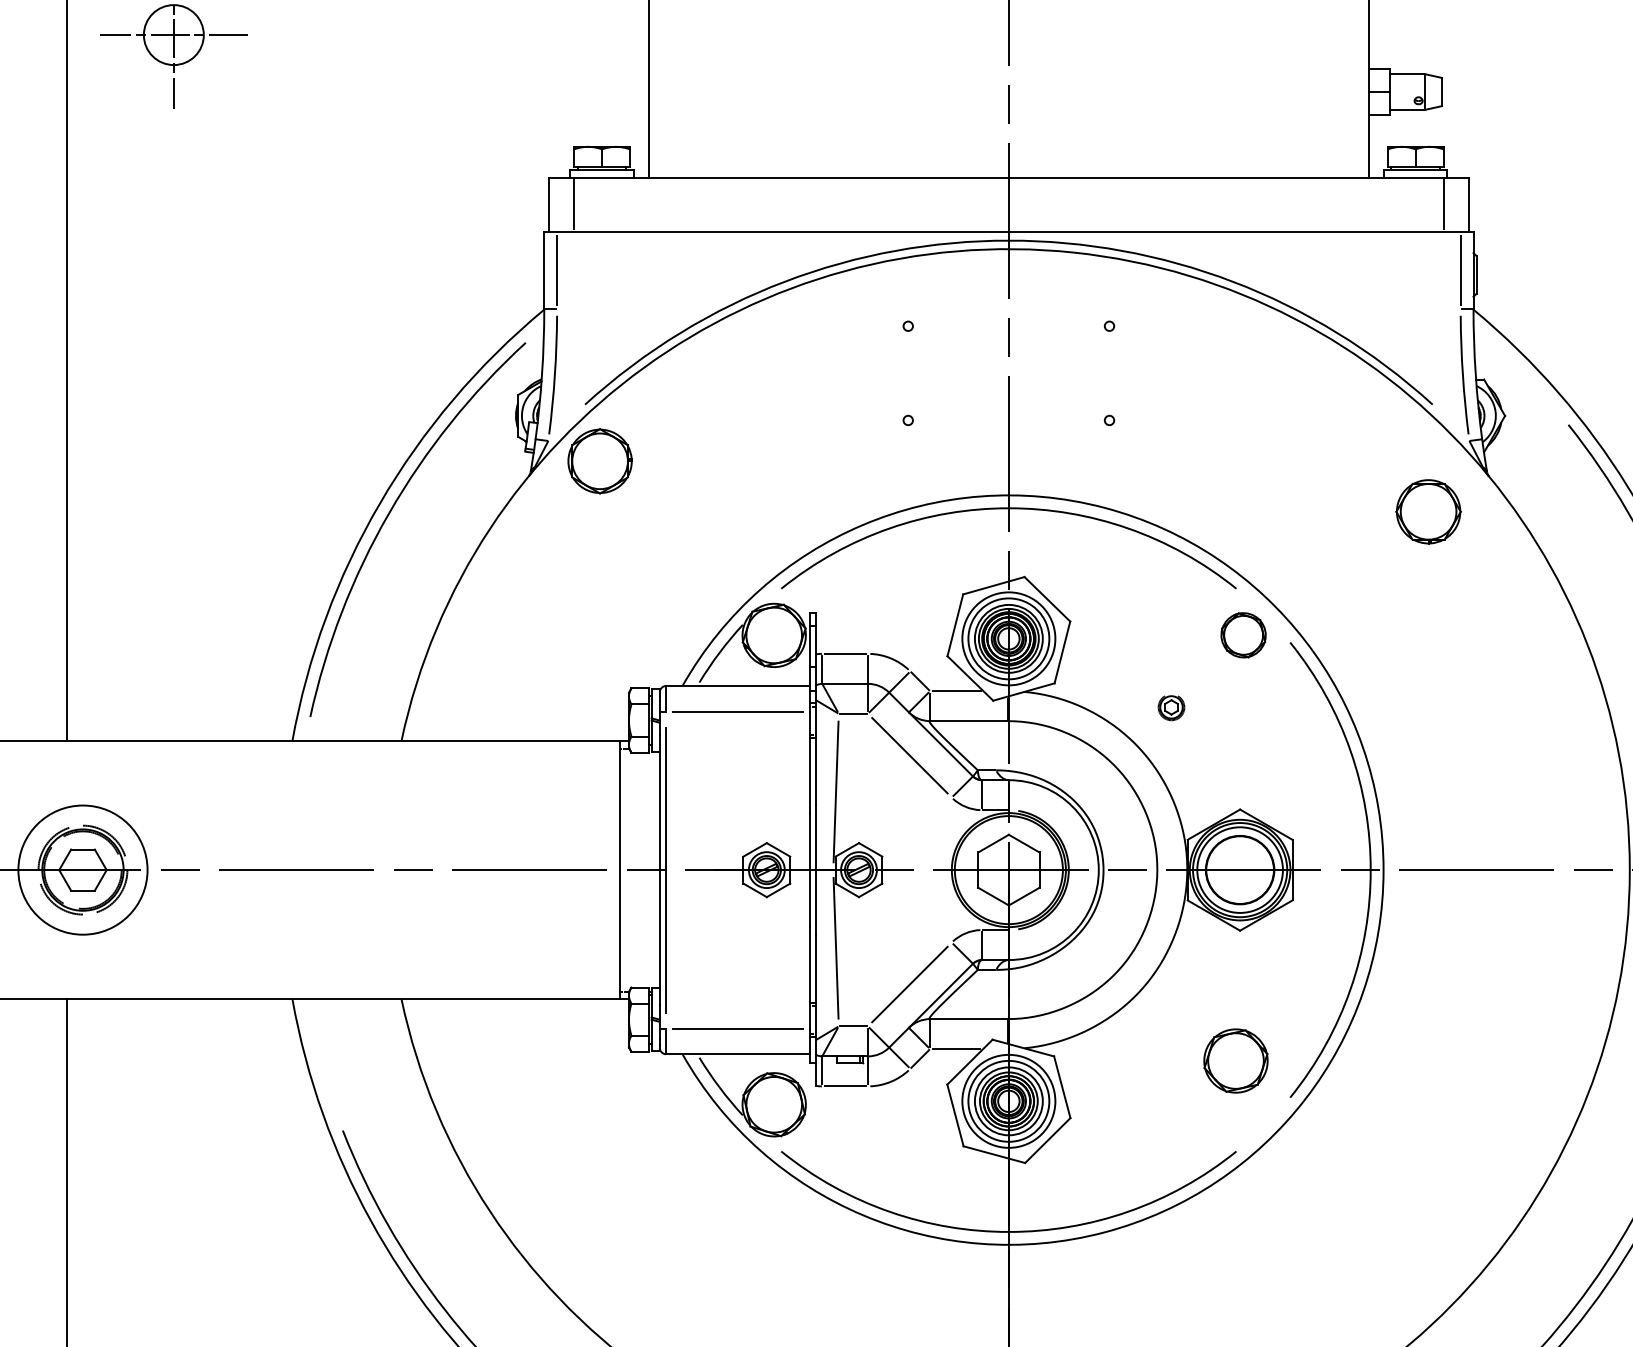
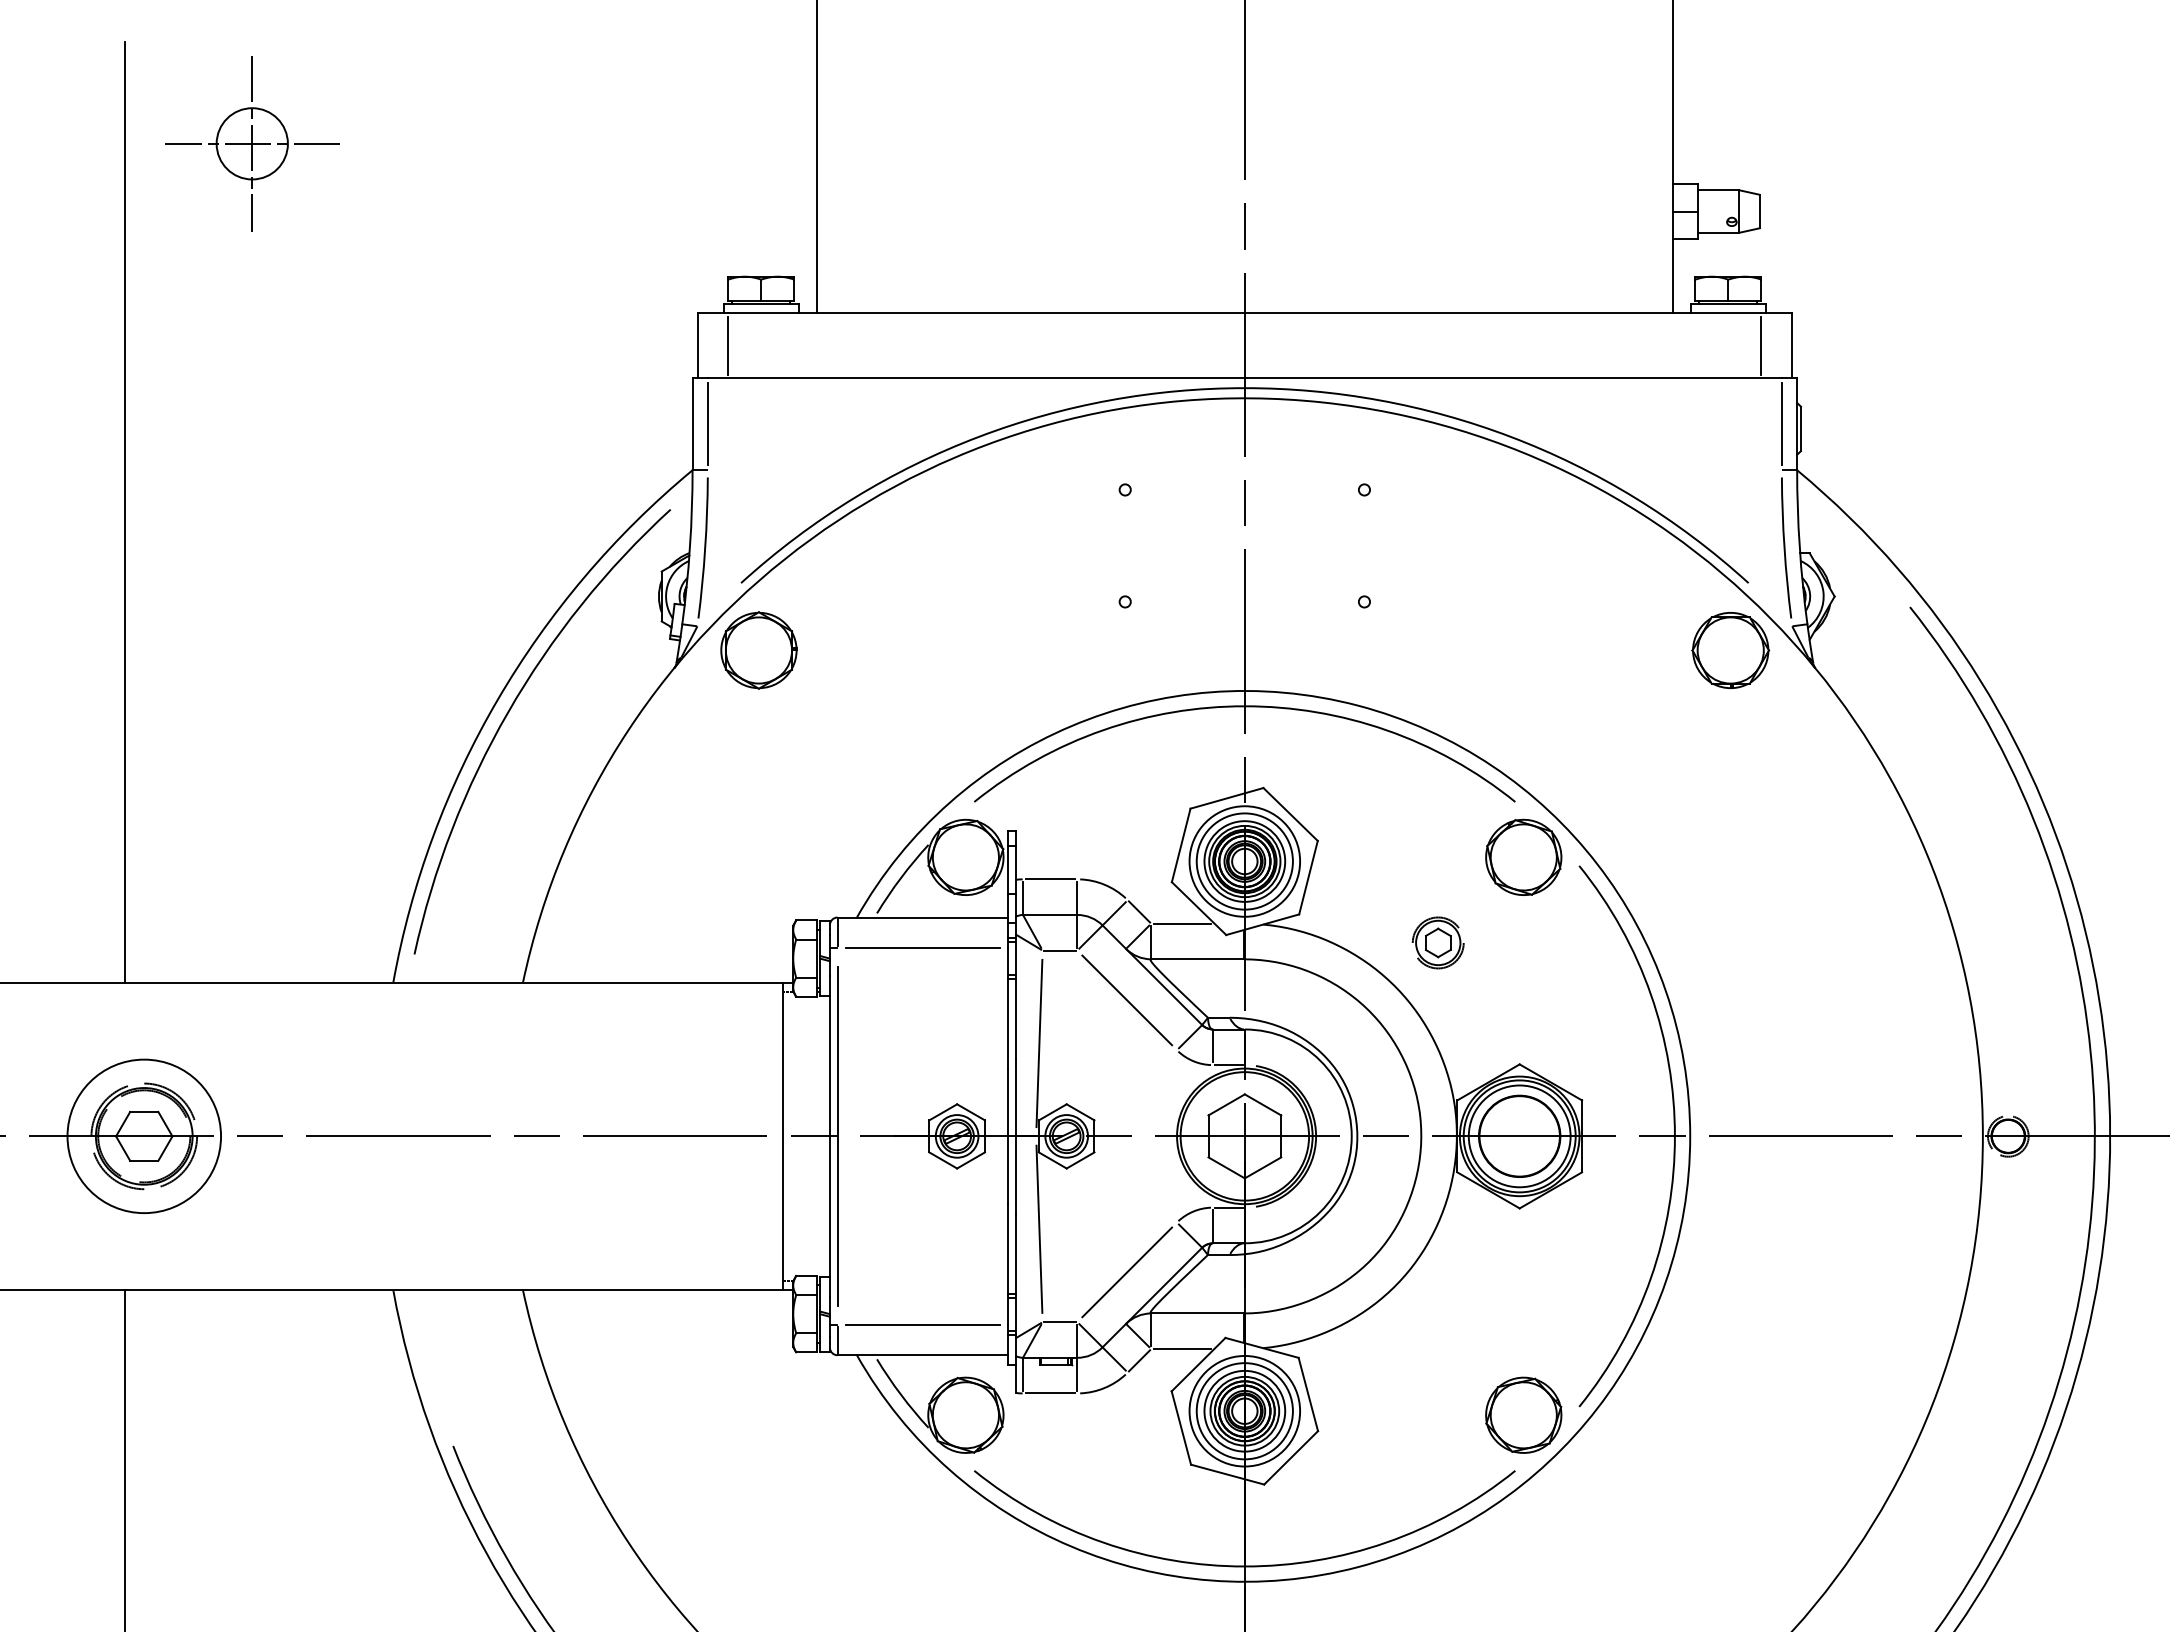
part: (1428, 511) -> (1730, 650), moved
part: (1243, 634) -> (1523, 856), size x1.43
part: (1170, 707) -> (1437, 942), size x1.67
part: (1235, 1060) -> (1523, 1414), moved

